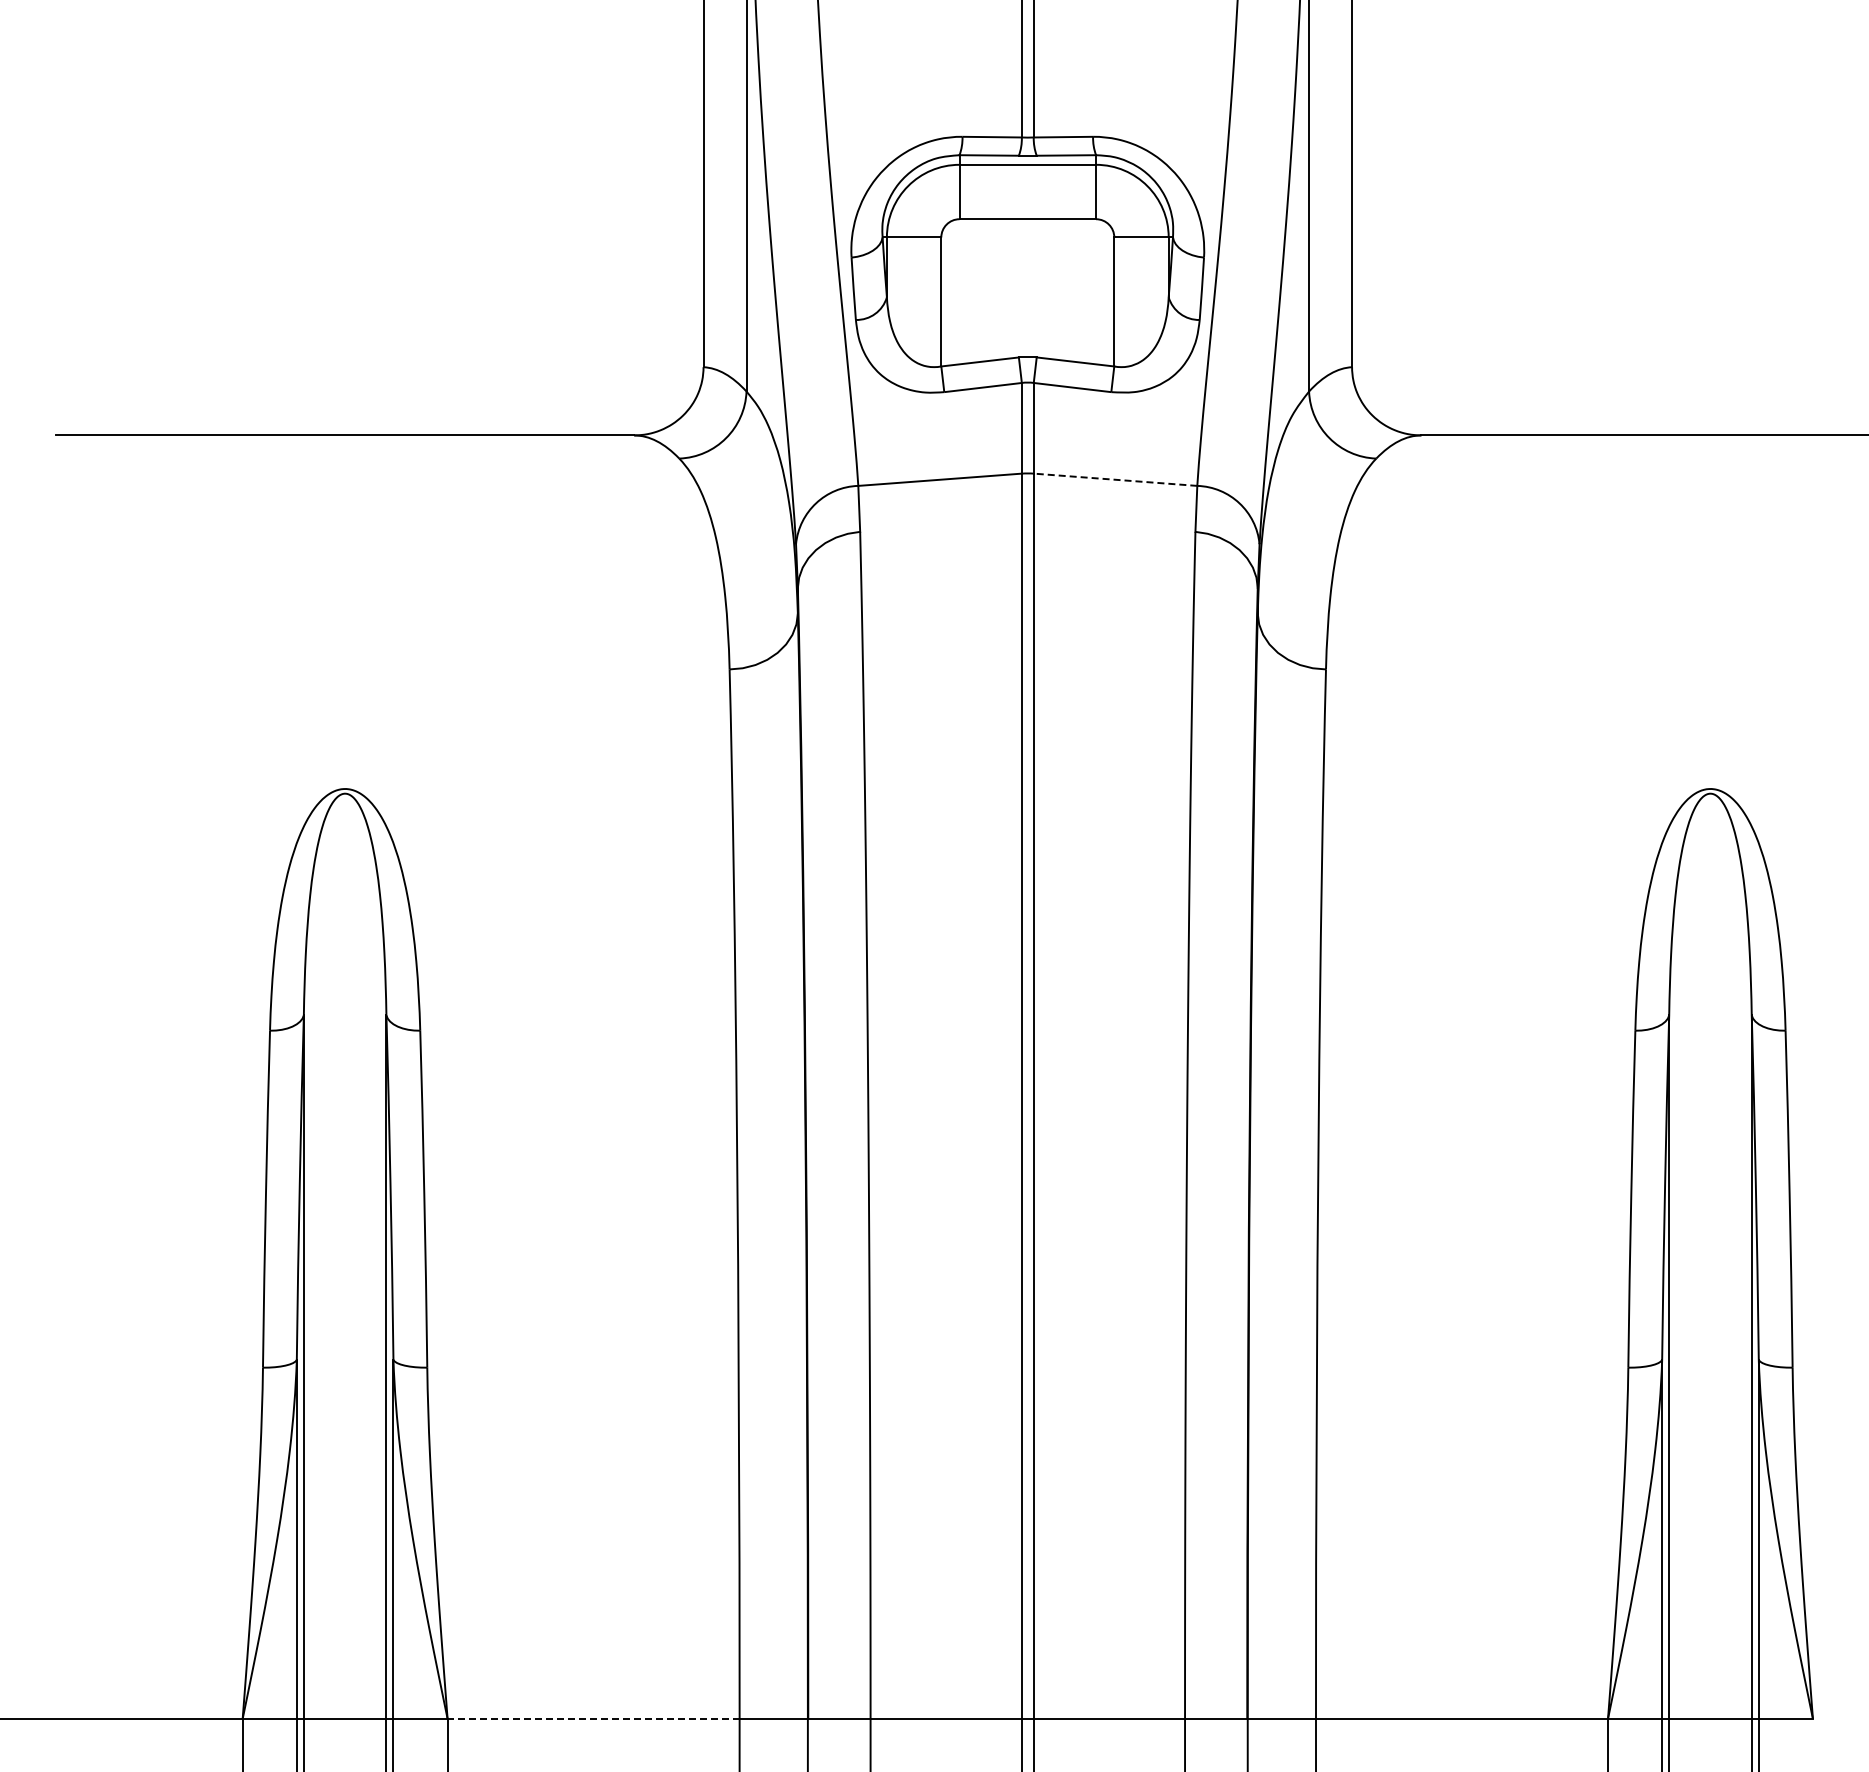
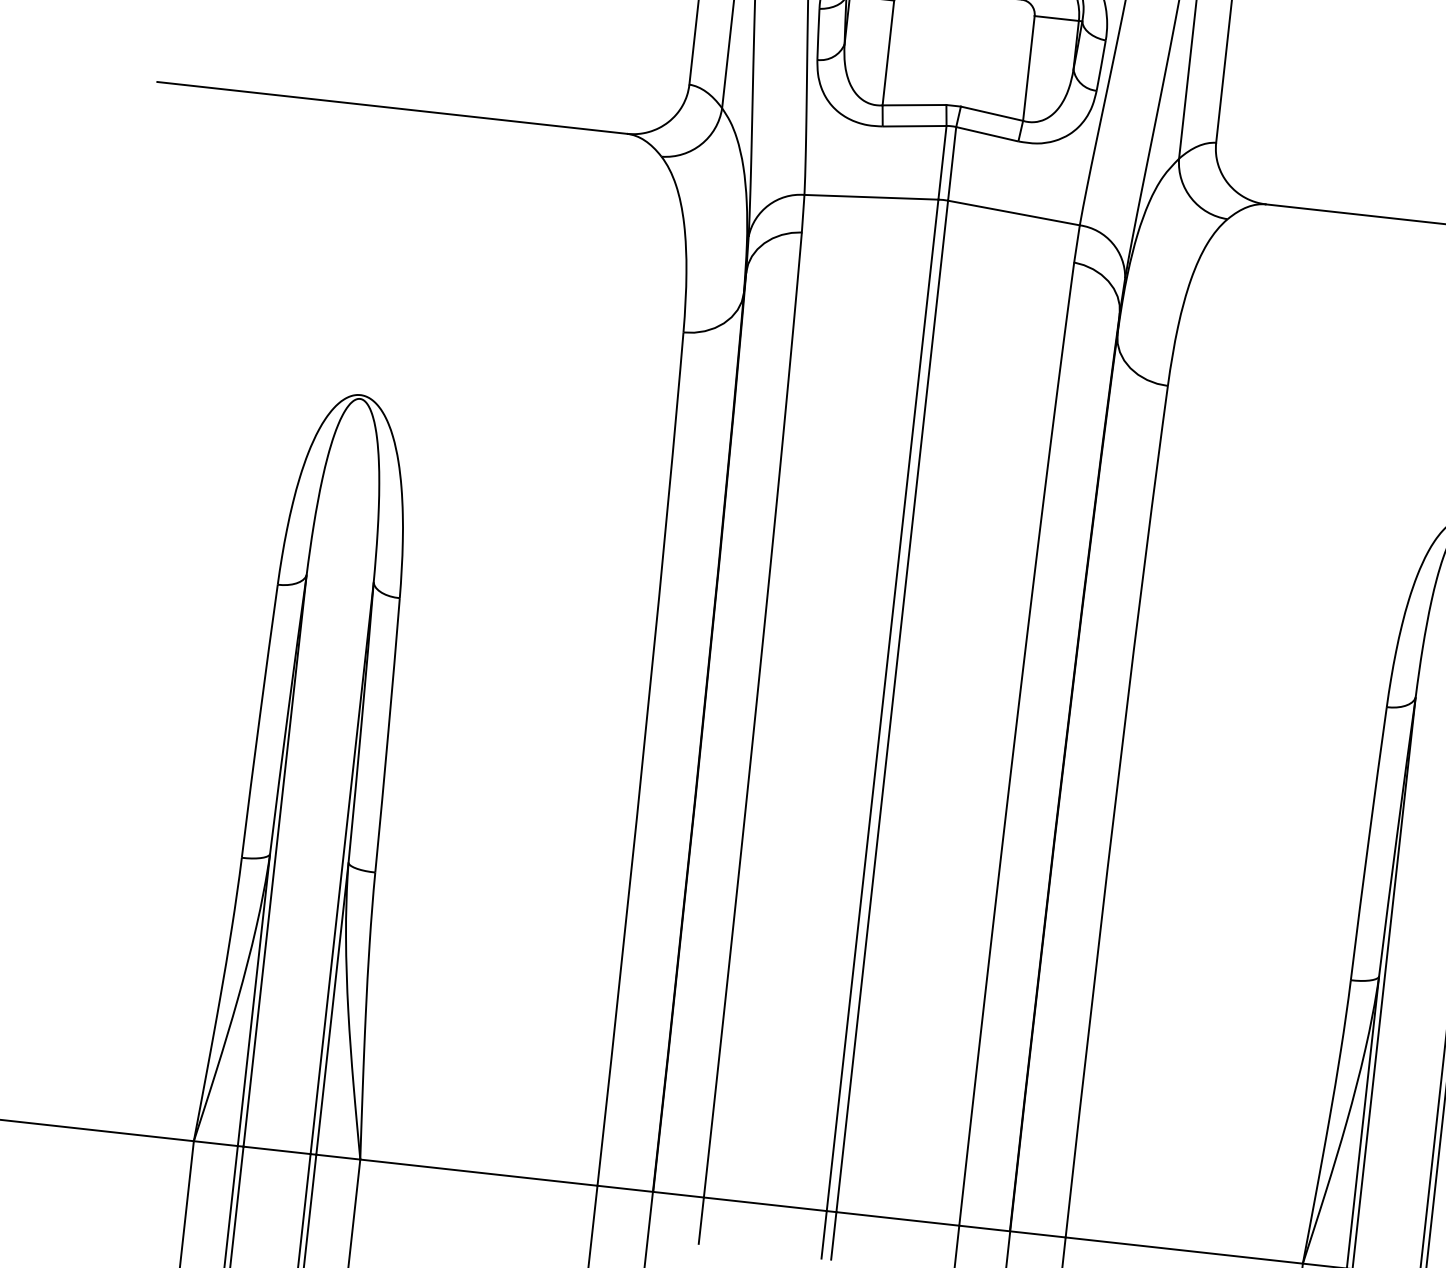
line: (1115, 479) -> (1013, 212), dashed -> solid
line: (593, 1718) -> (478, 1172), dashed -> solid

